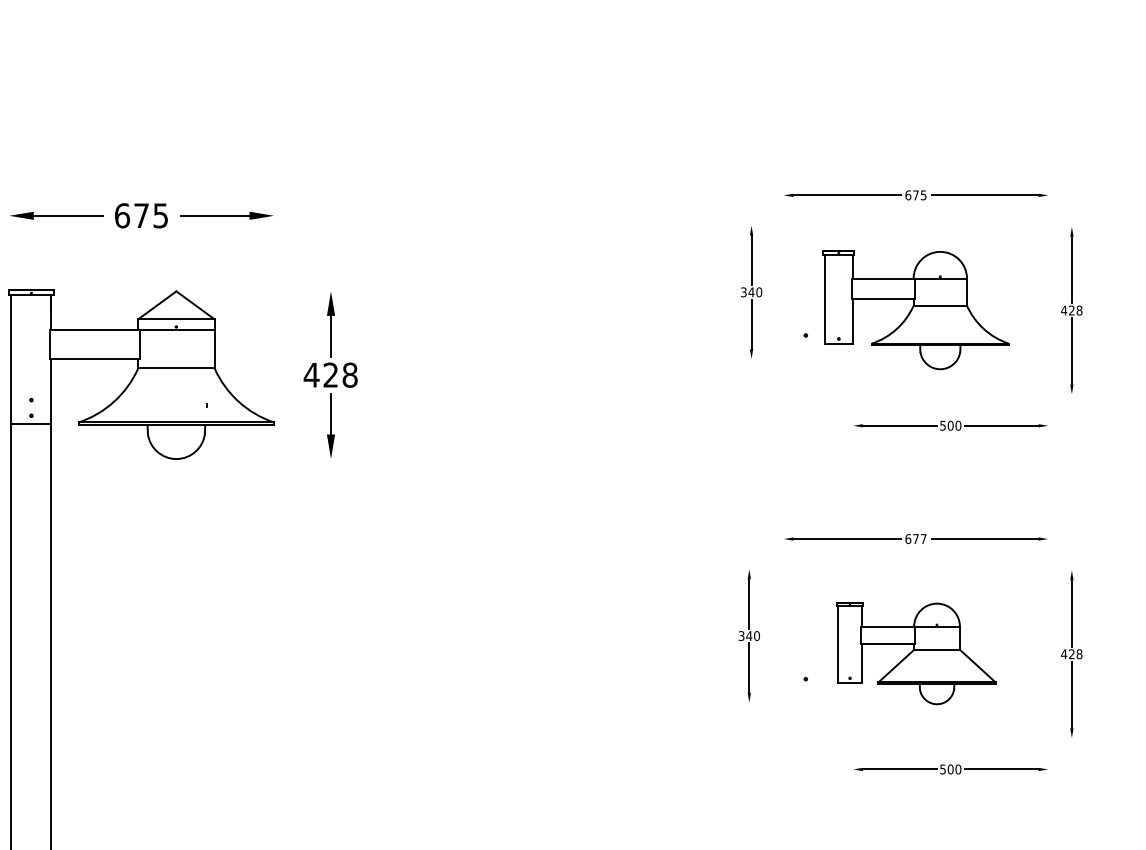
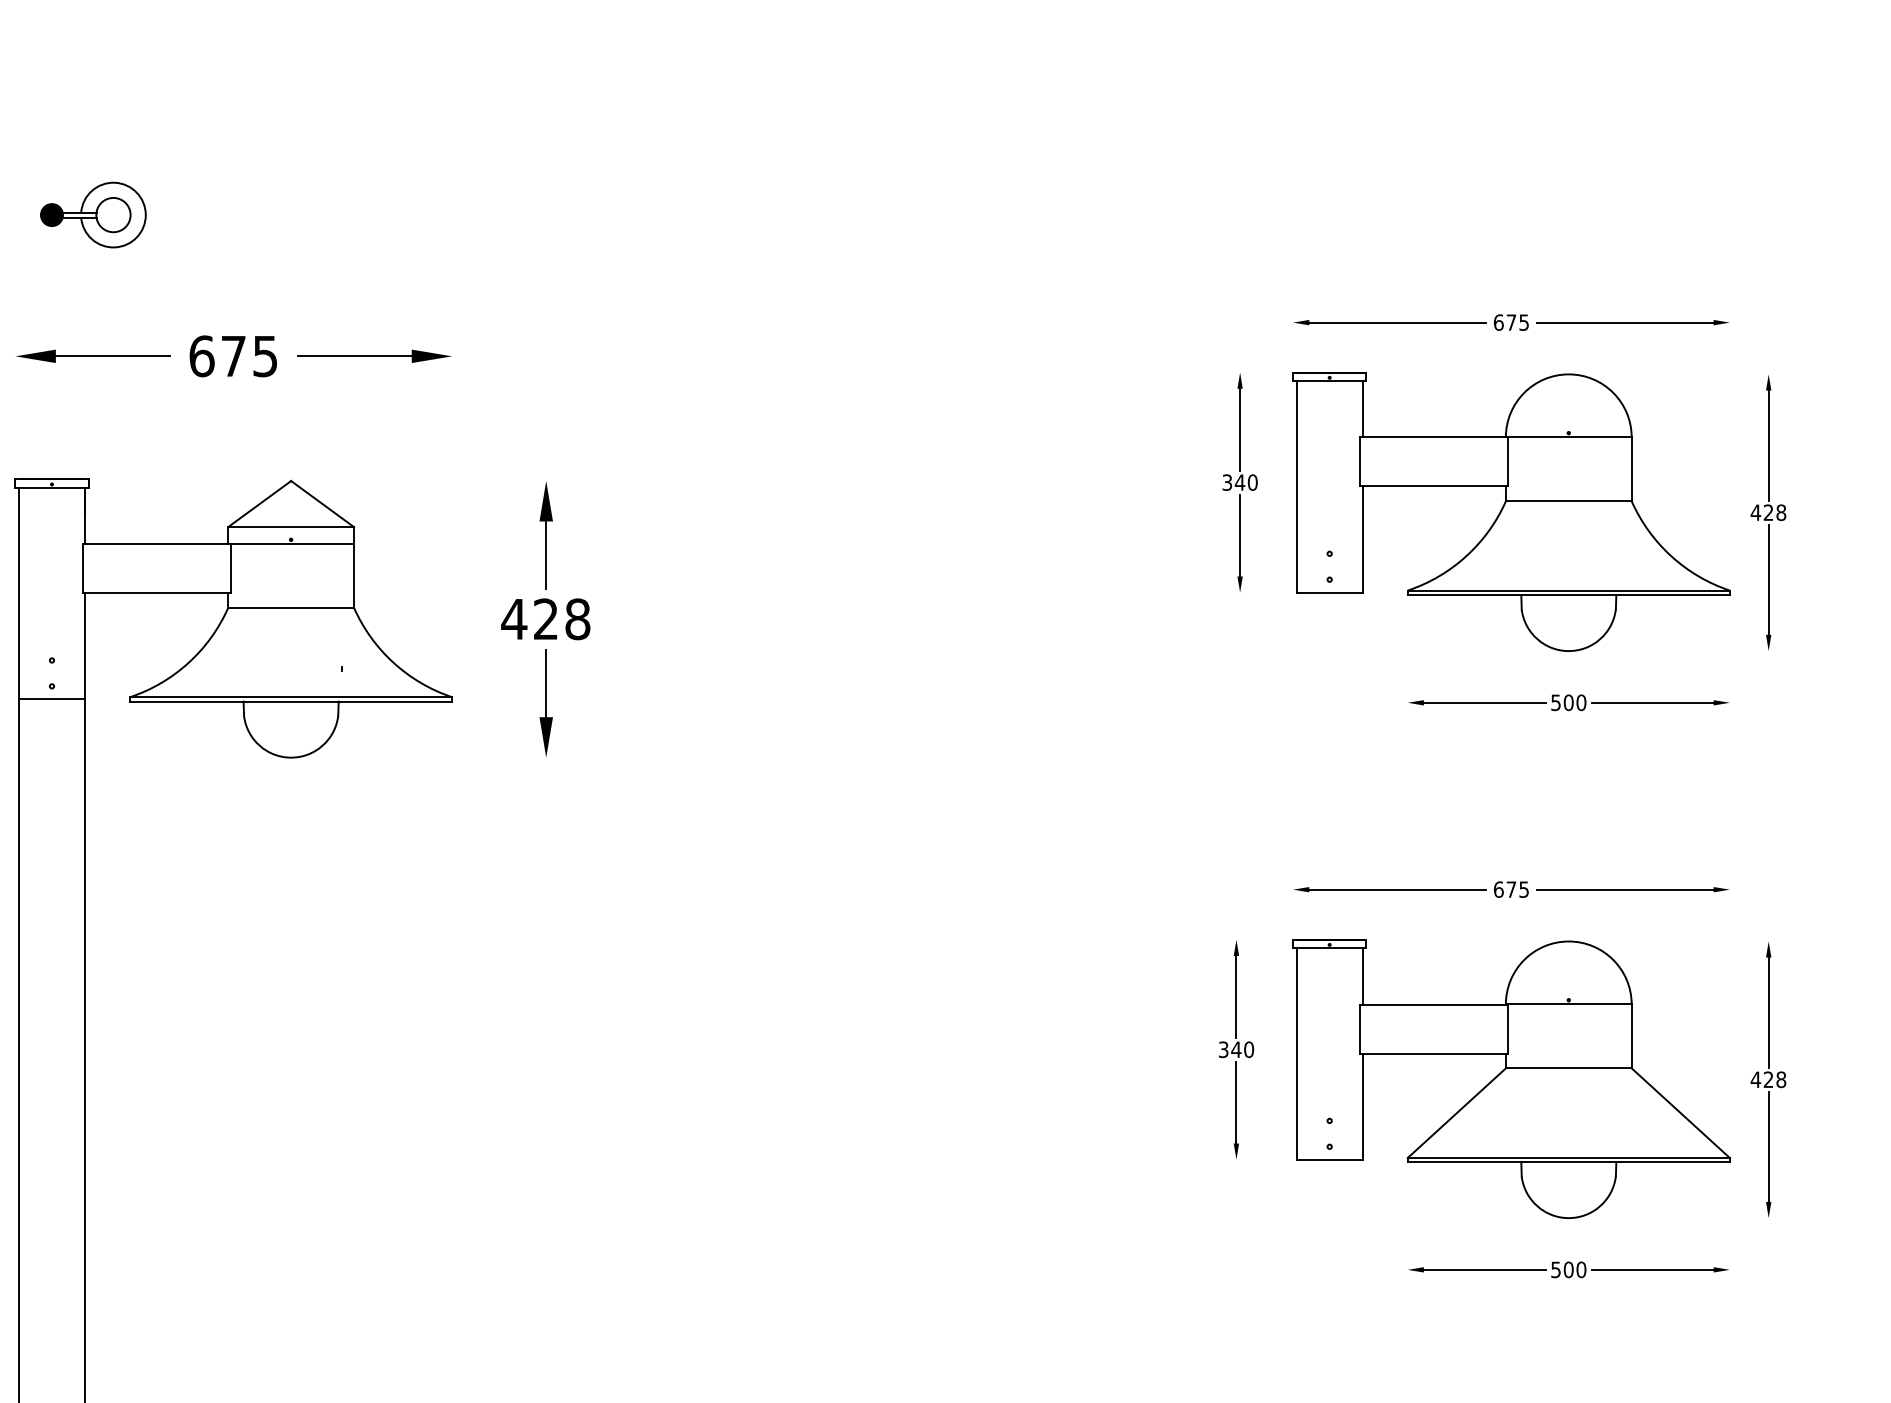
part: (56, 129) -> (93, 213), added
part: (915, 310) -> (1510, 512), size x1.43
text: (923, 539) -> (1523, 890), 677 -> 675
part: (916, 653) -> (1512, 1078), size x1.67

